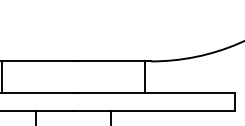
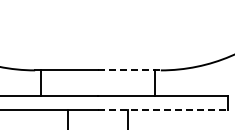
line: (112, 61) -> (129, 70), solid -> dashed
line: (154, 110) -> (163, 109), solid -> dashed

